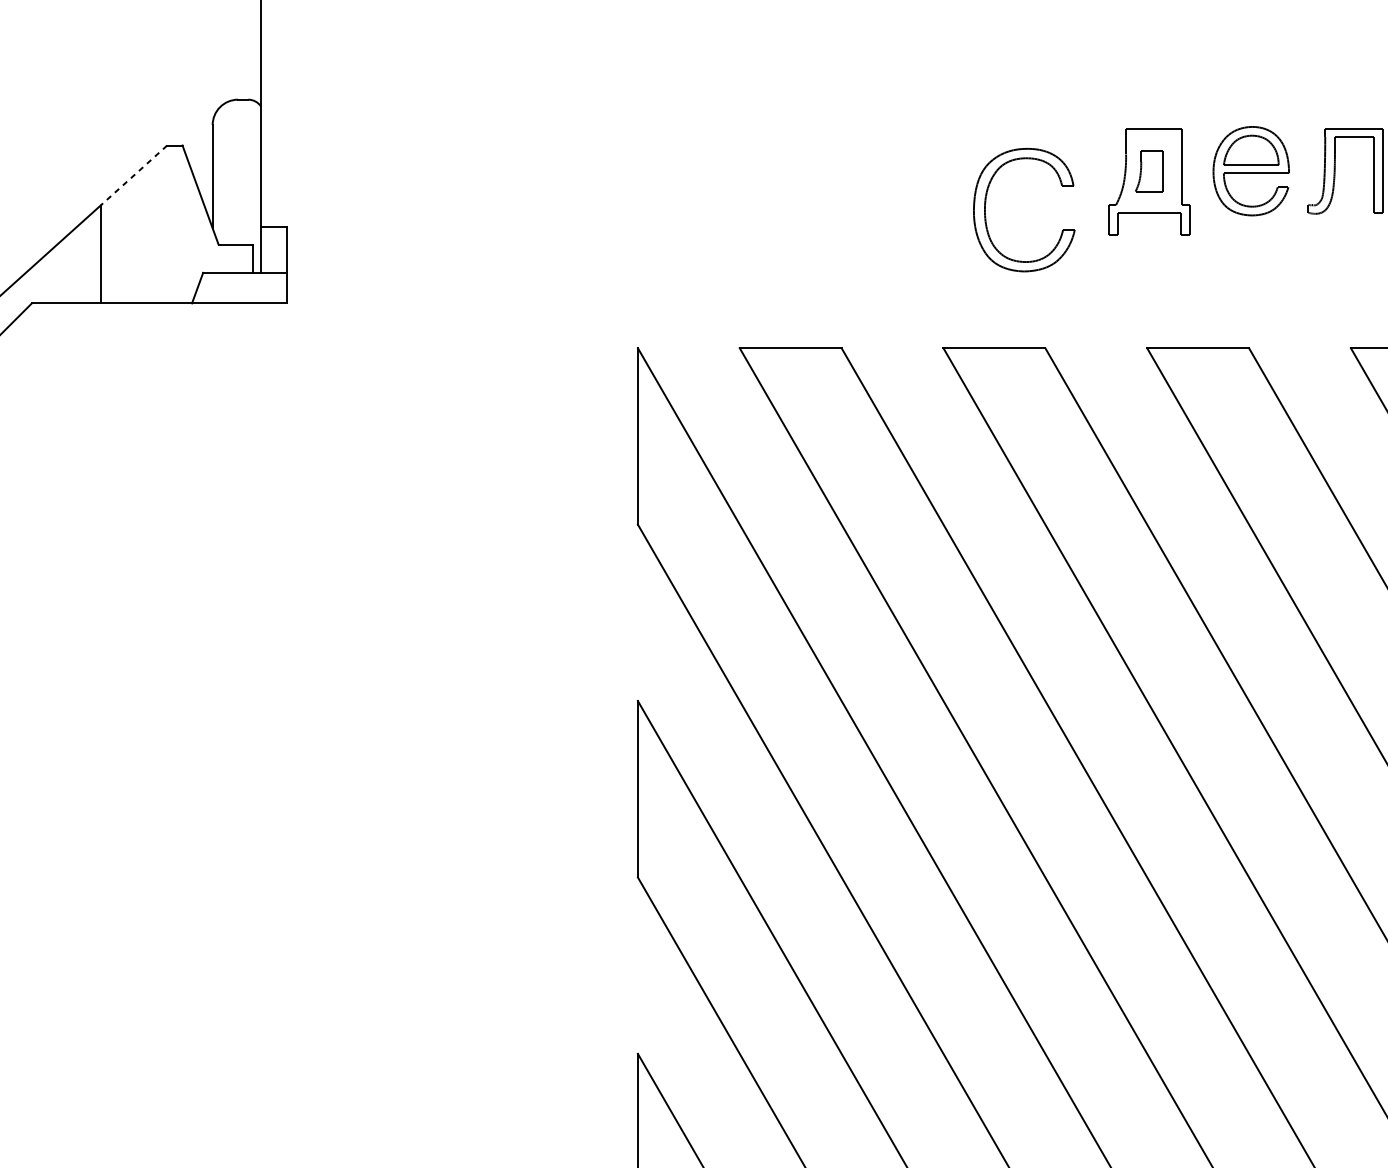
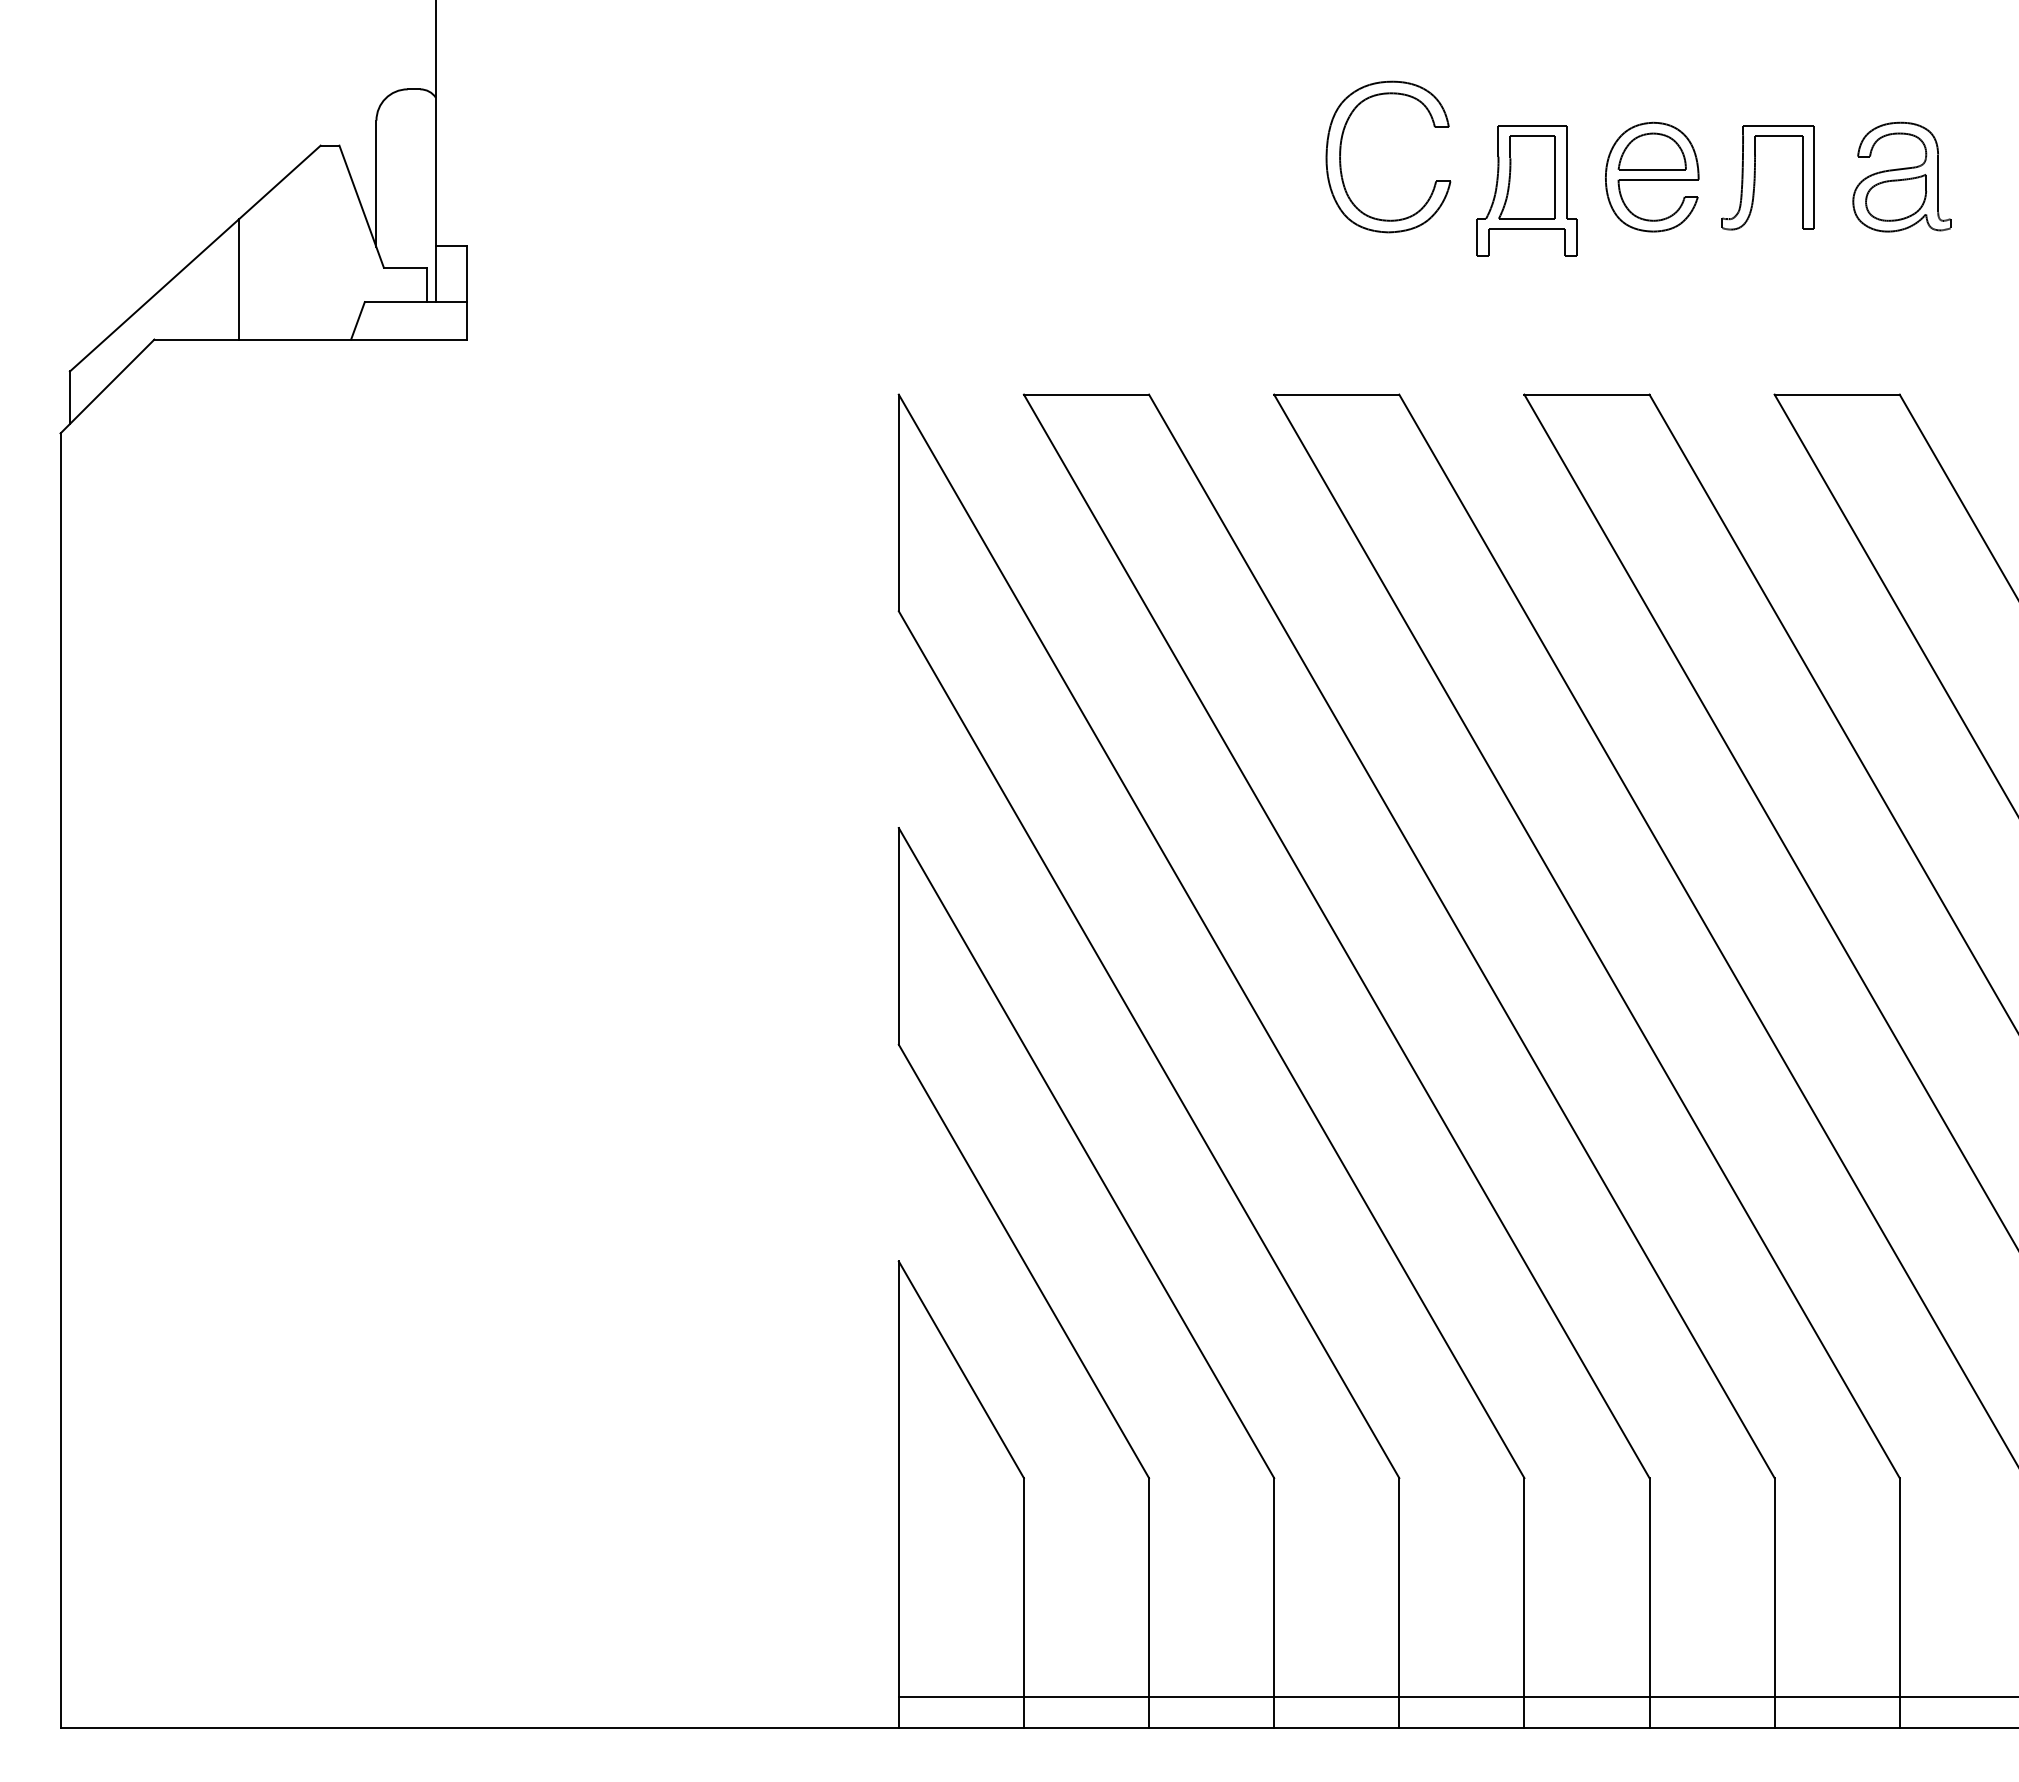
part: (1148, 171) -> (1526, 177), size x1.67
line: (133, 175) -> (279, 182), dashed -> solid
part: (986, 207) -> (1341, 153), moved

